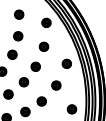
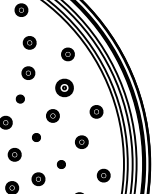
part: (43, 46) -> (64, 87), size x1.4
part: (12, 54) -> (20, 98), size x0.6
part: (24, 82) -> (36, 137), size x0.6
part: (41, 101) -> (61, 164), size x0.6

